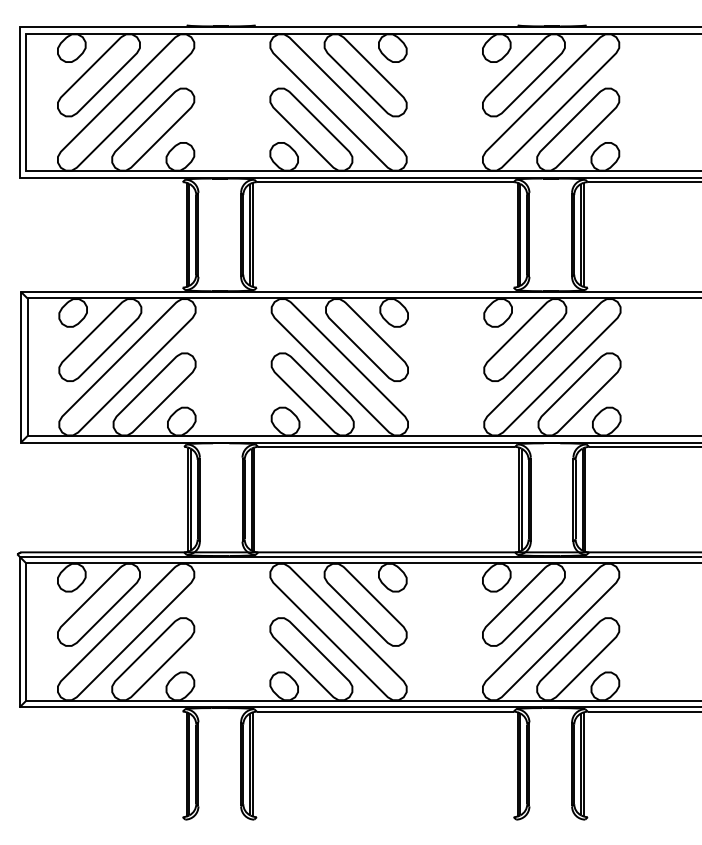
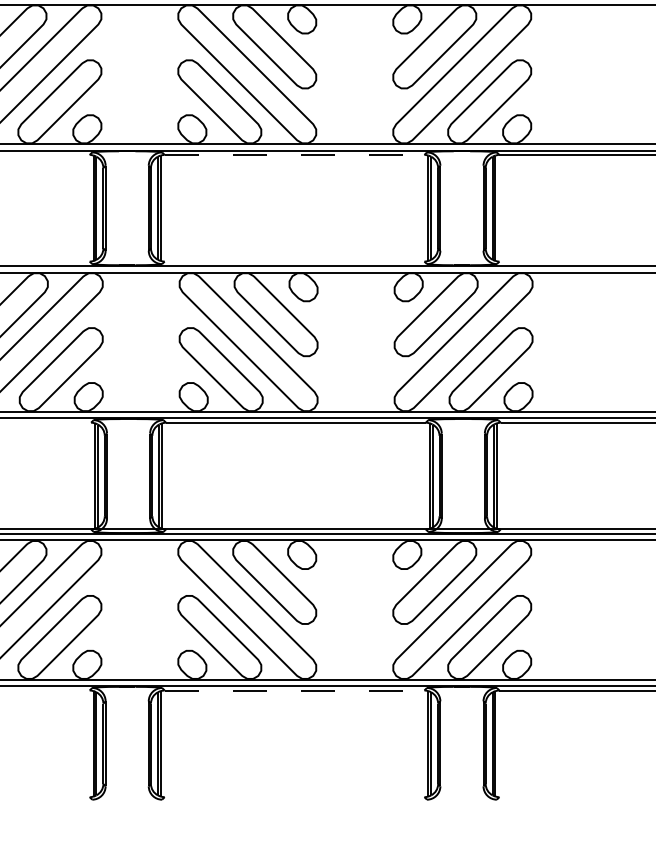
line: (385, 182) -> (294, 155), solid -> dashed
line: (385, 711) -> (294, 690), solid -> dashed

